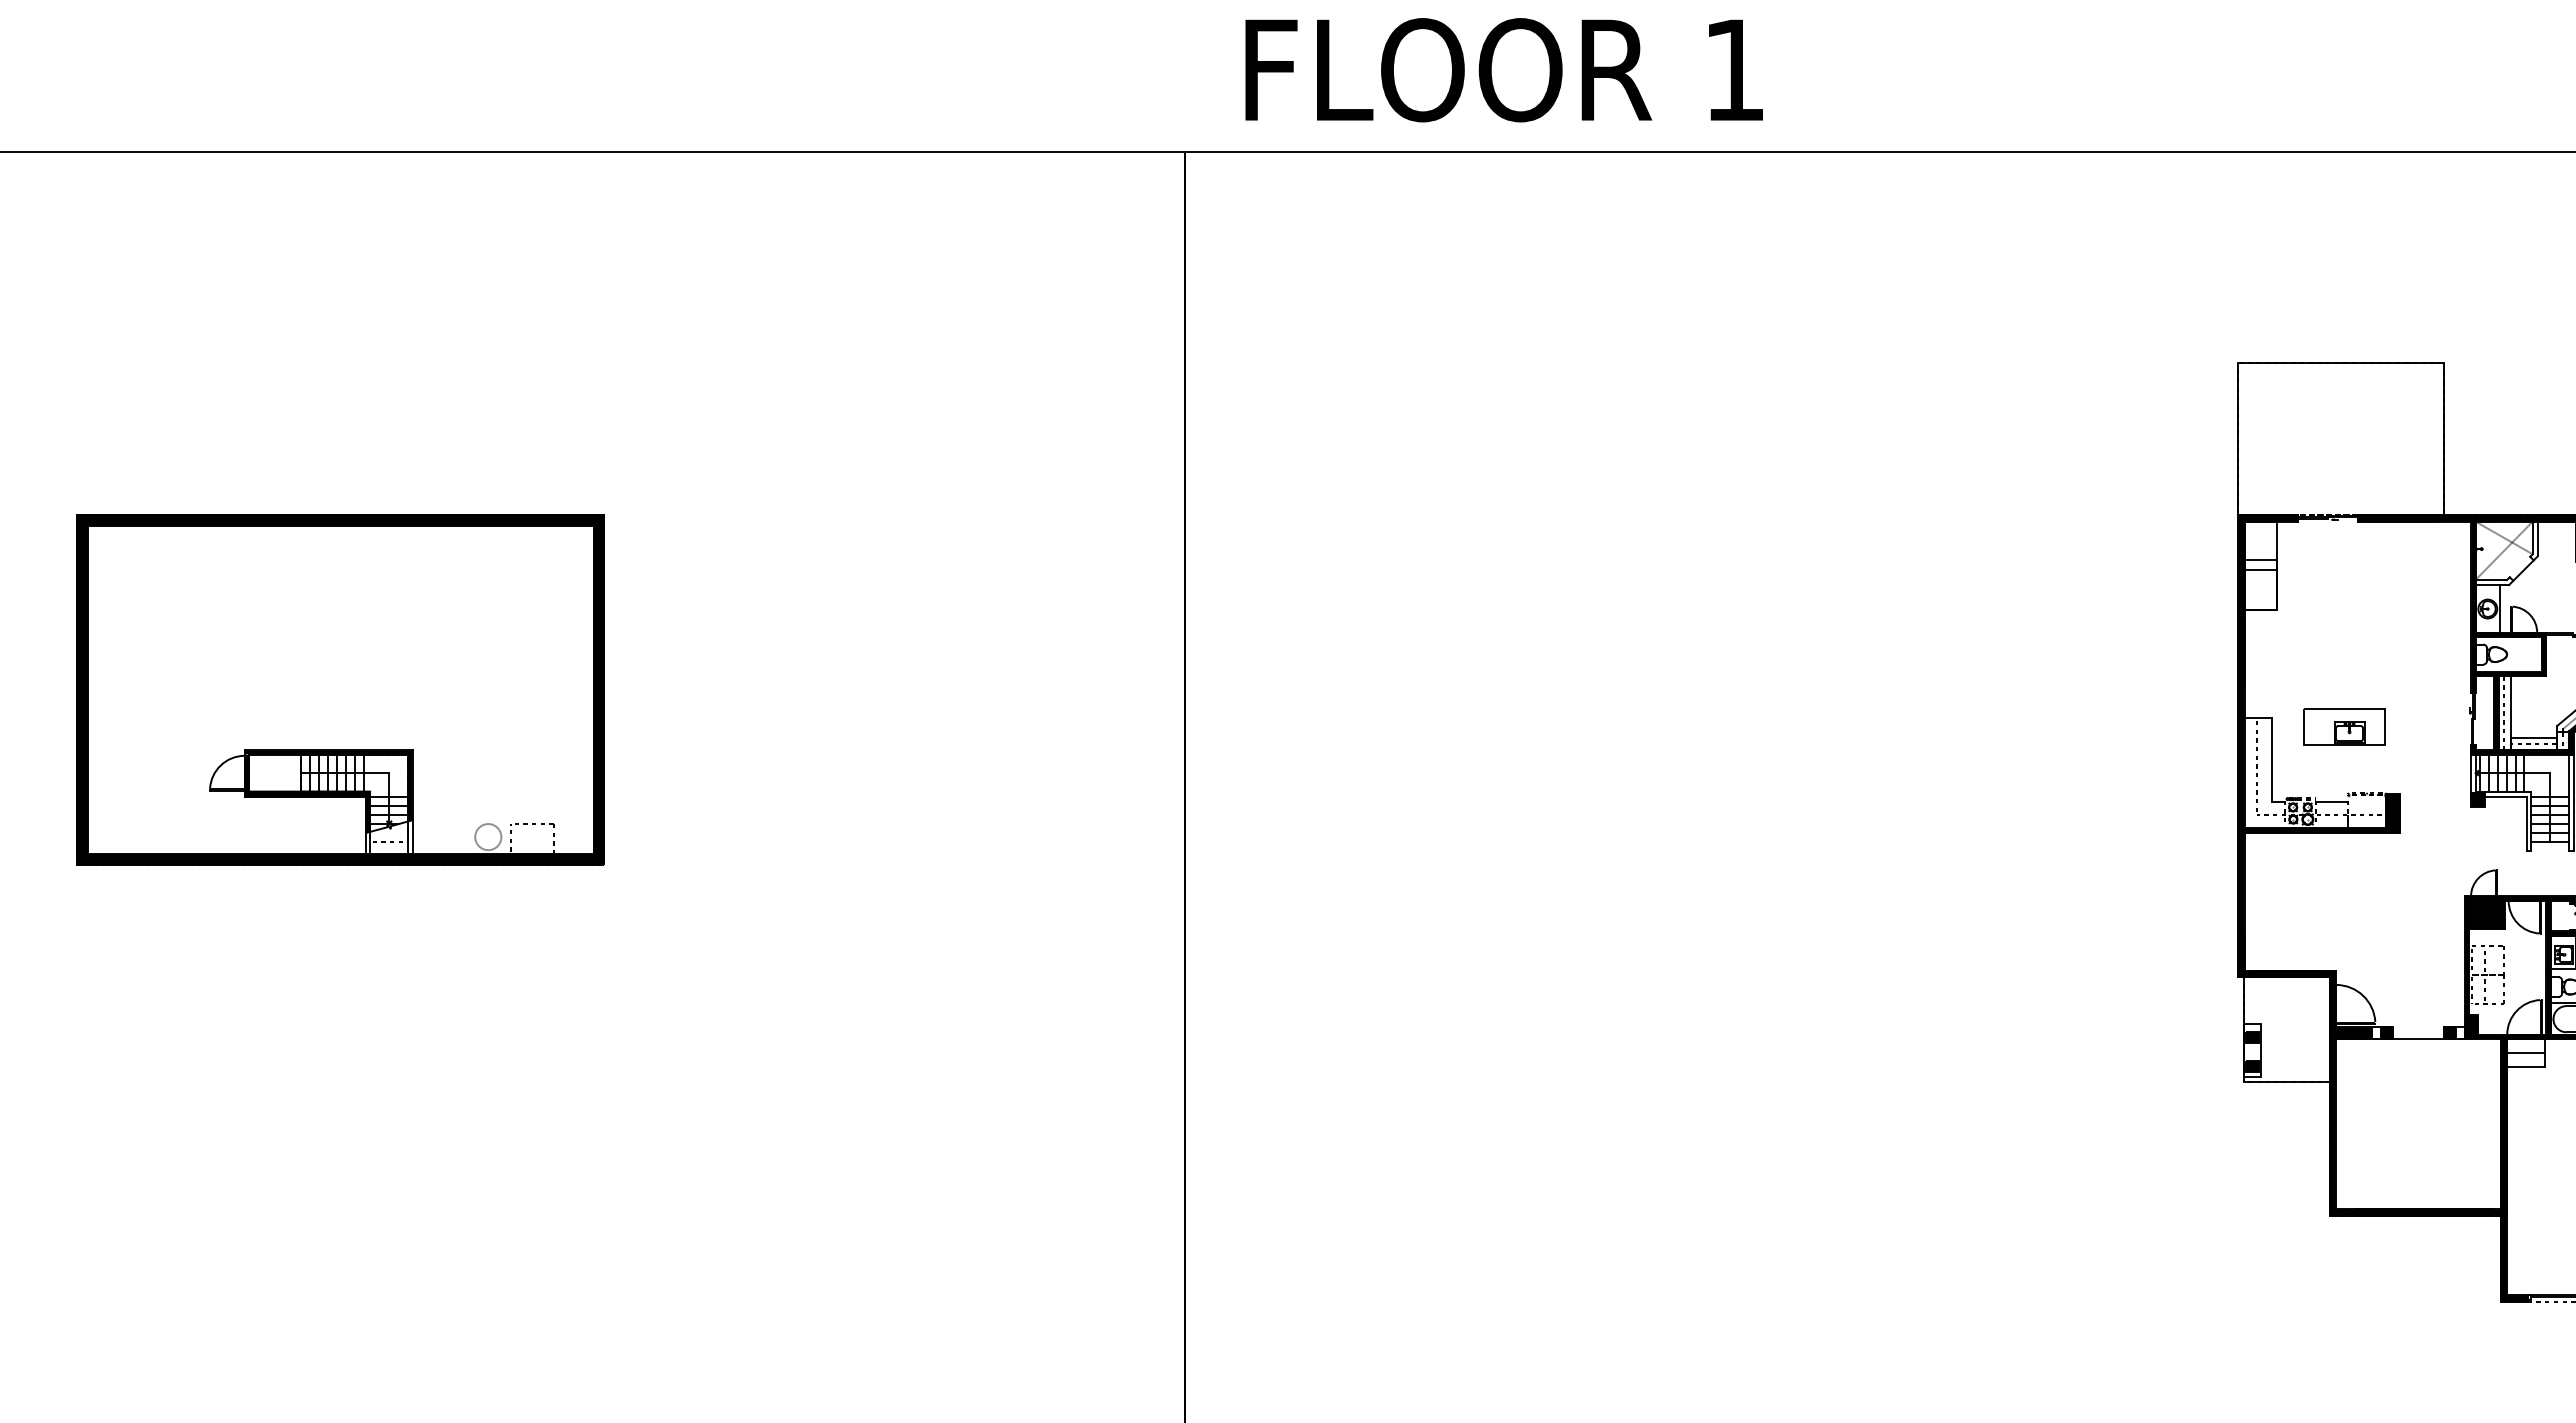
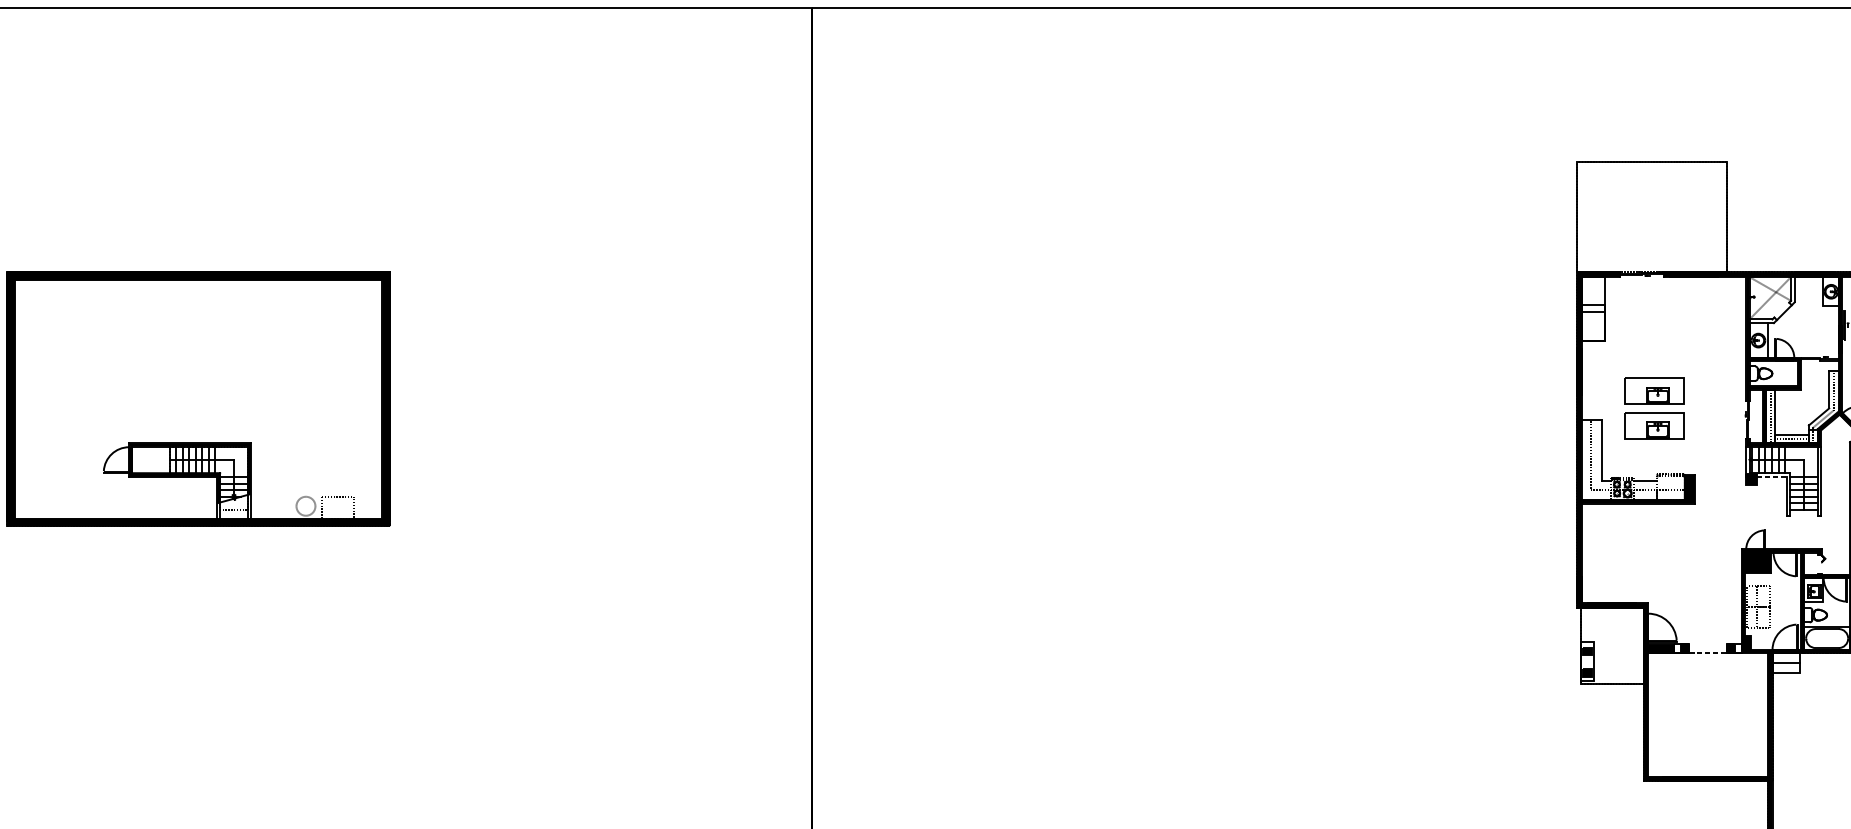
part: (2344, 678) -> (1654, 391), added
line: (2506, 797) -> (1771, 477), solid -> dashed
line: (2418, 1039) -> (1708, 653), solid -> dashed

